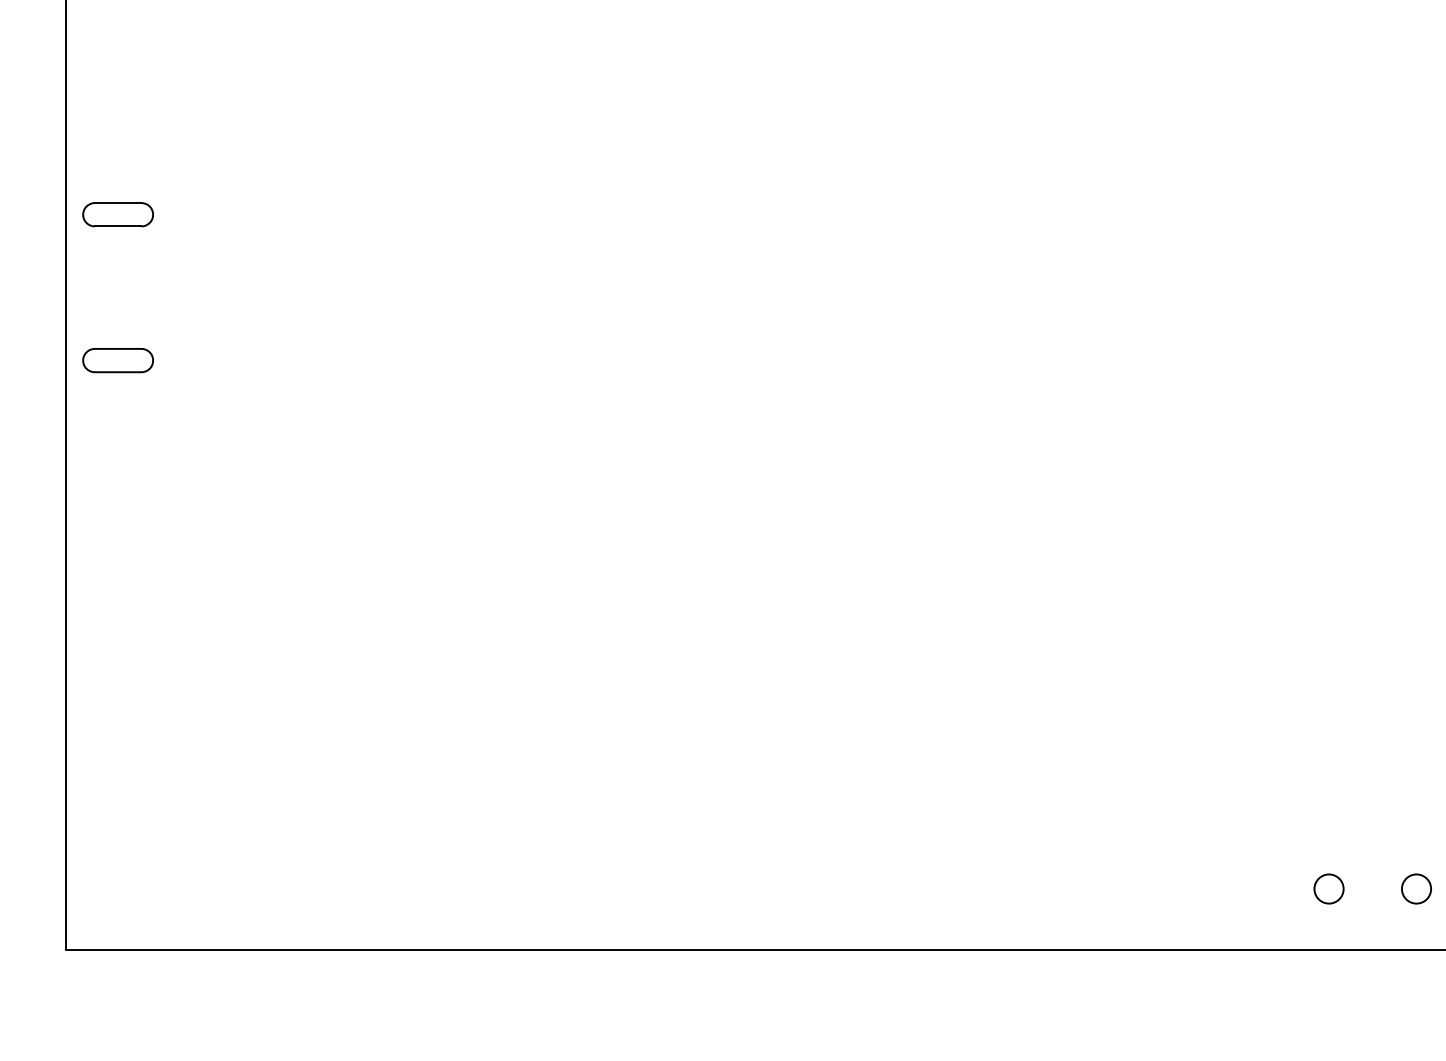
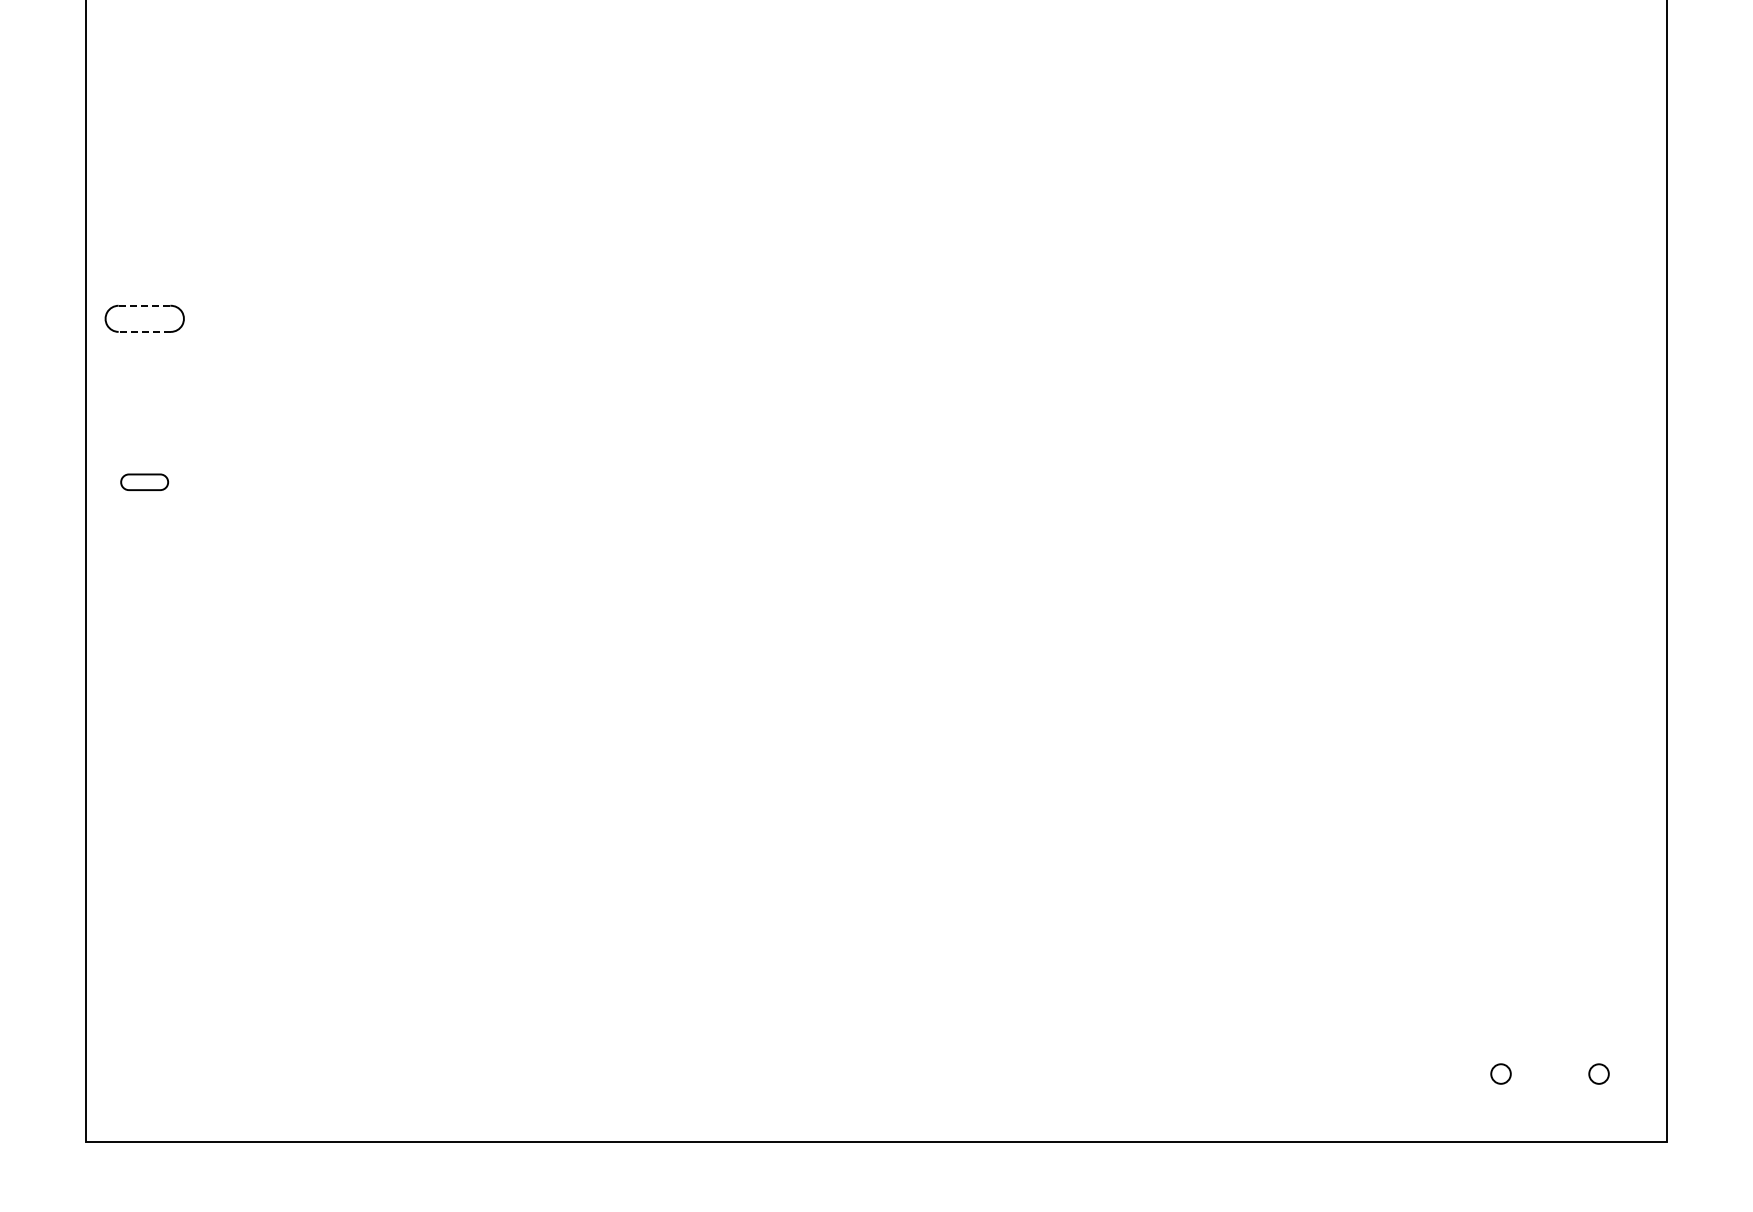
line: (117, 202) -> (144, 305), solid -> dashed
line: (117, 226) -> (144, 331), solid -> dashed
part: (117, 360) -> (144, 482), size x0.6
circle: (1328, 888) -> (1500, 1073), size x0.6
circle: (1416, 888) -> (1598, 1073), size x0.6

